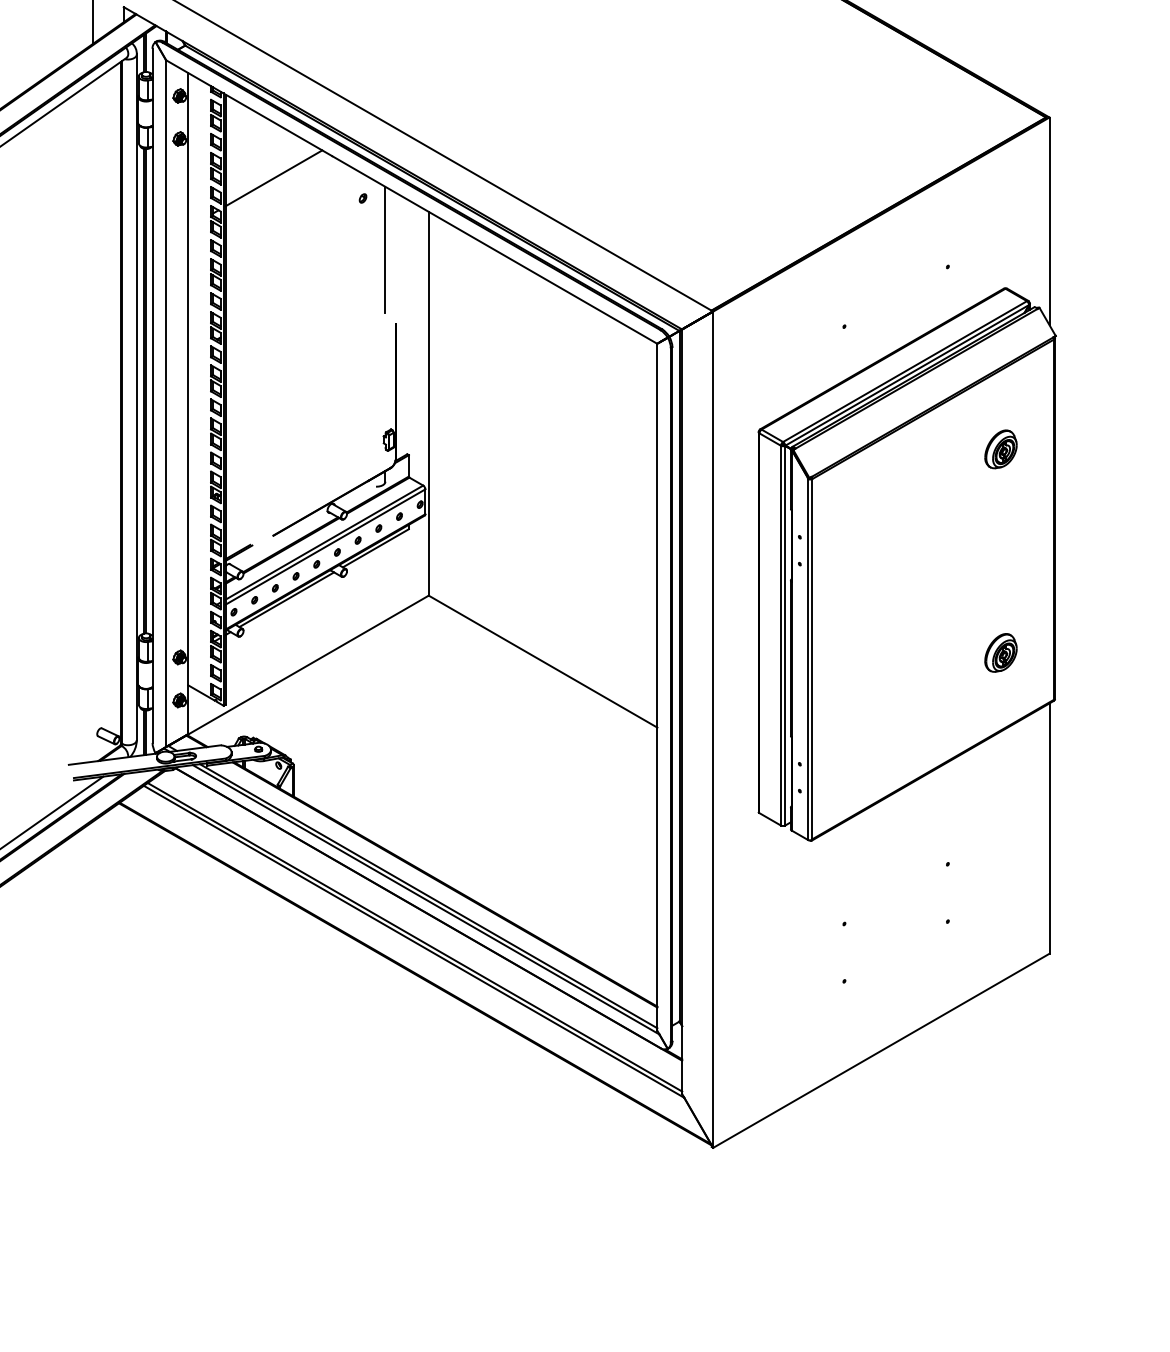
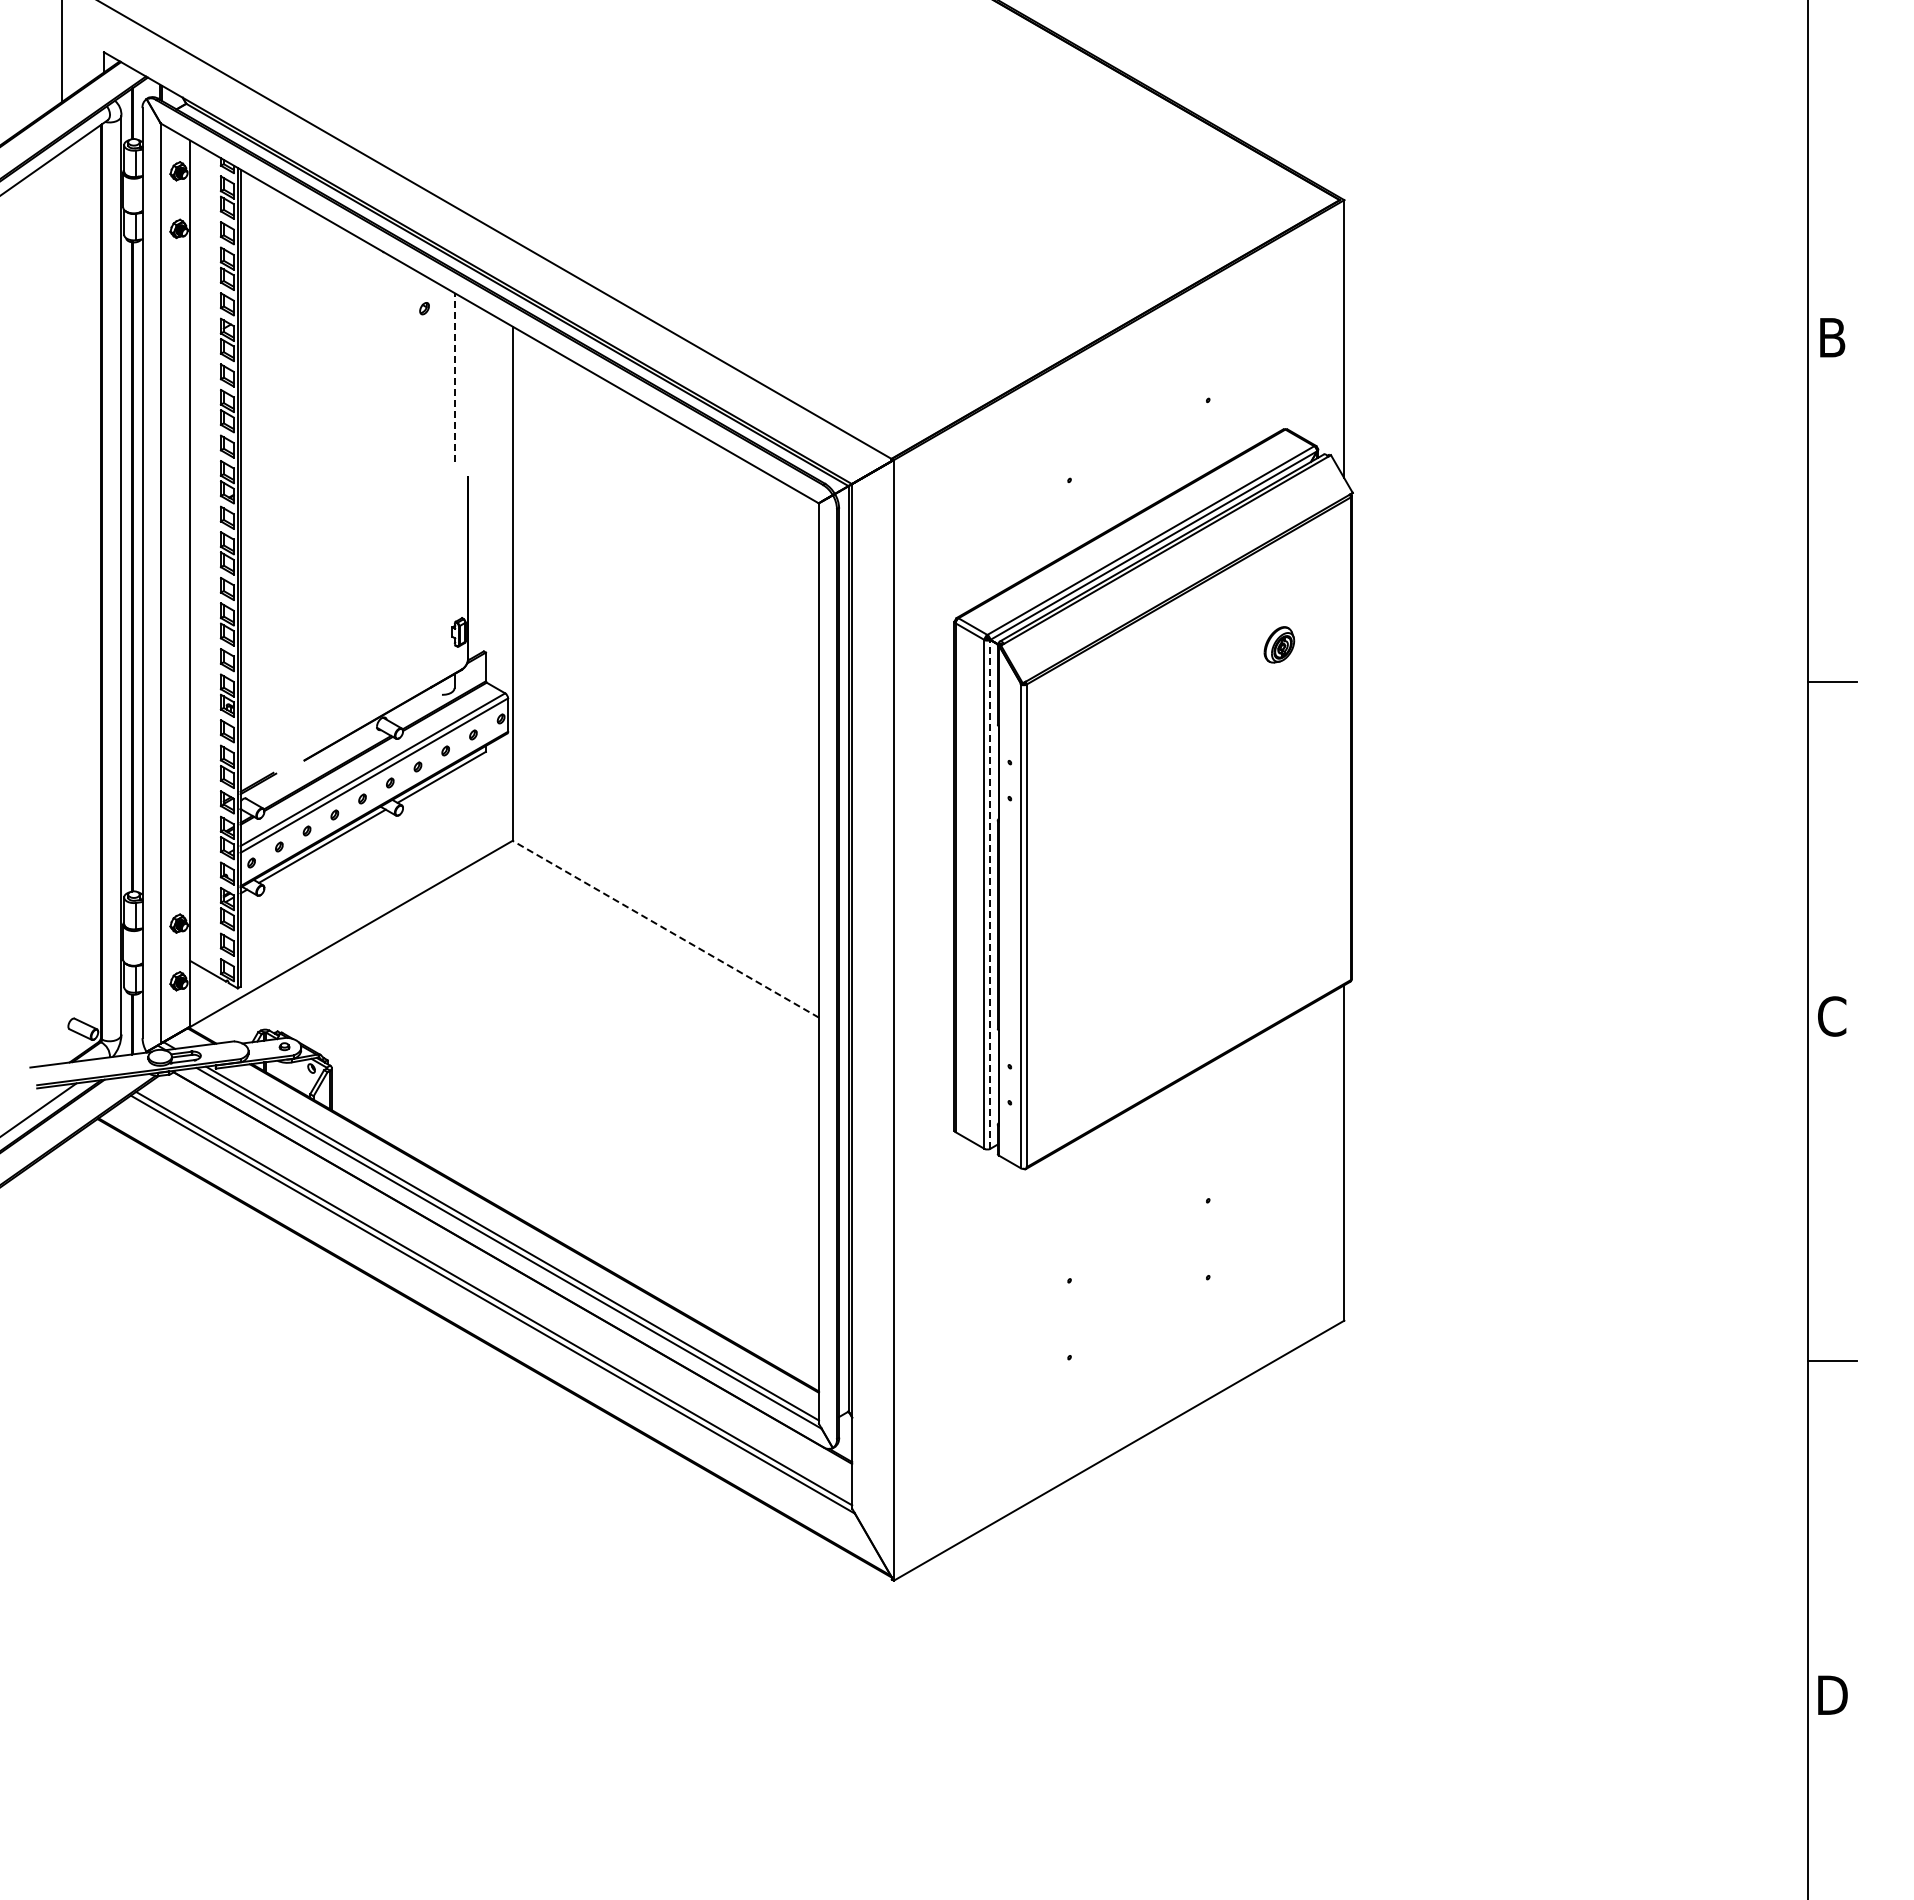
line: (274, 178) -> (305, 281), removed
line: (385, 249) -> (454, 377), solid -> dashed
part: (1001, 449) -> (1279, 644), size x0.7
line: (785, 634) -> (990, 893), solid -> dashed
part: (1001, 652) -> (1279, 917), removed
line: (542, 661) -> (665, 929), solid -> dashed

